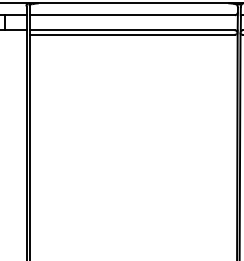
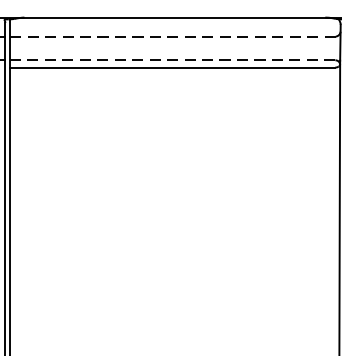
line: (132, 15) -> (173, 36), solid -> dashed
line: (131, 30) -> (171, 60), solid -> dashed

